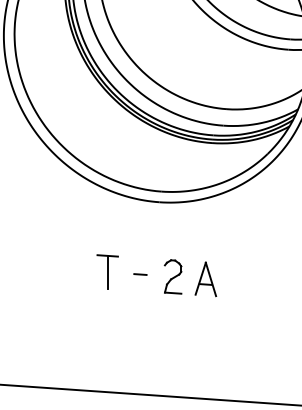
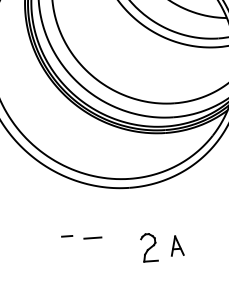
line: (107, 271) -> (94, 250), removed
line: (140, 274) -> (67, 236), moved
part: (205, 279) -> (176, 246), size x0.7

